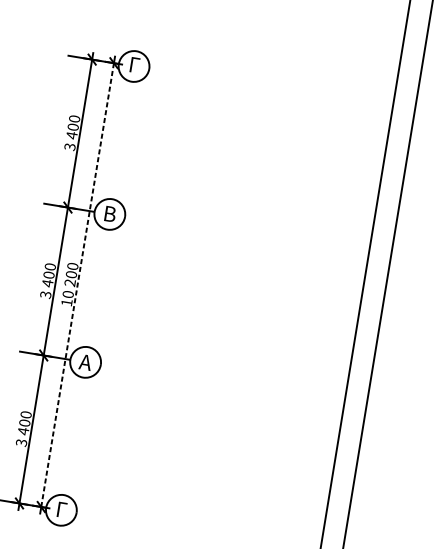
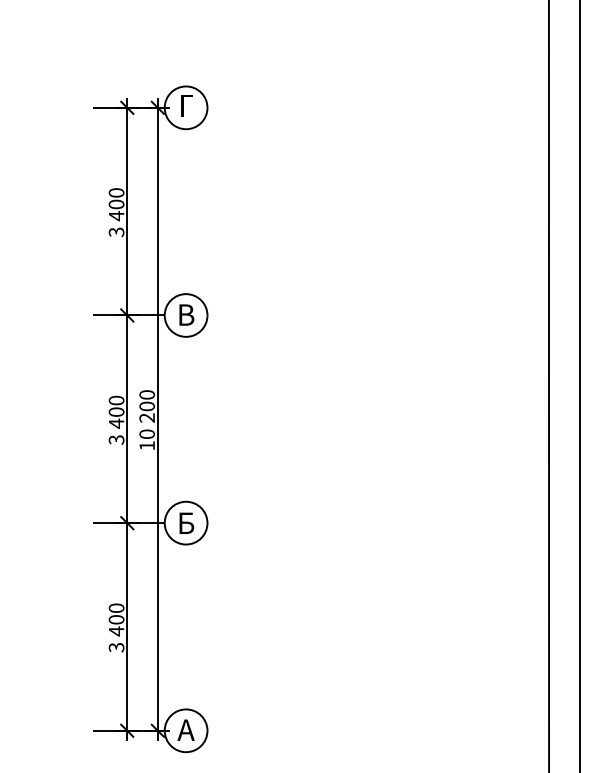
line: (77, 284) -> (157, 418), dashed -> solid
text: (85, 361) -> (185, 522), А -> Б
text: (61, 509) -> (185, 729), Г -> А

